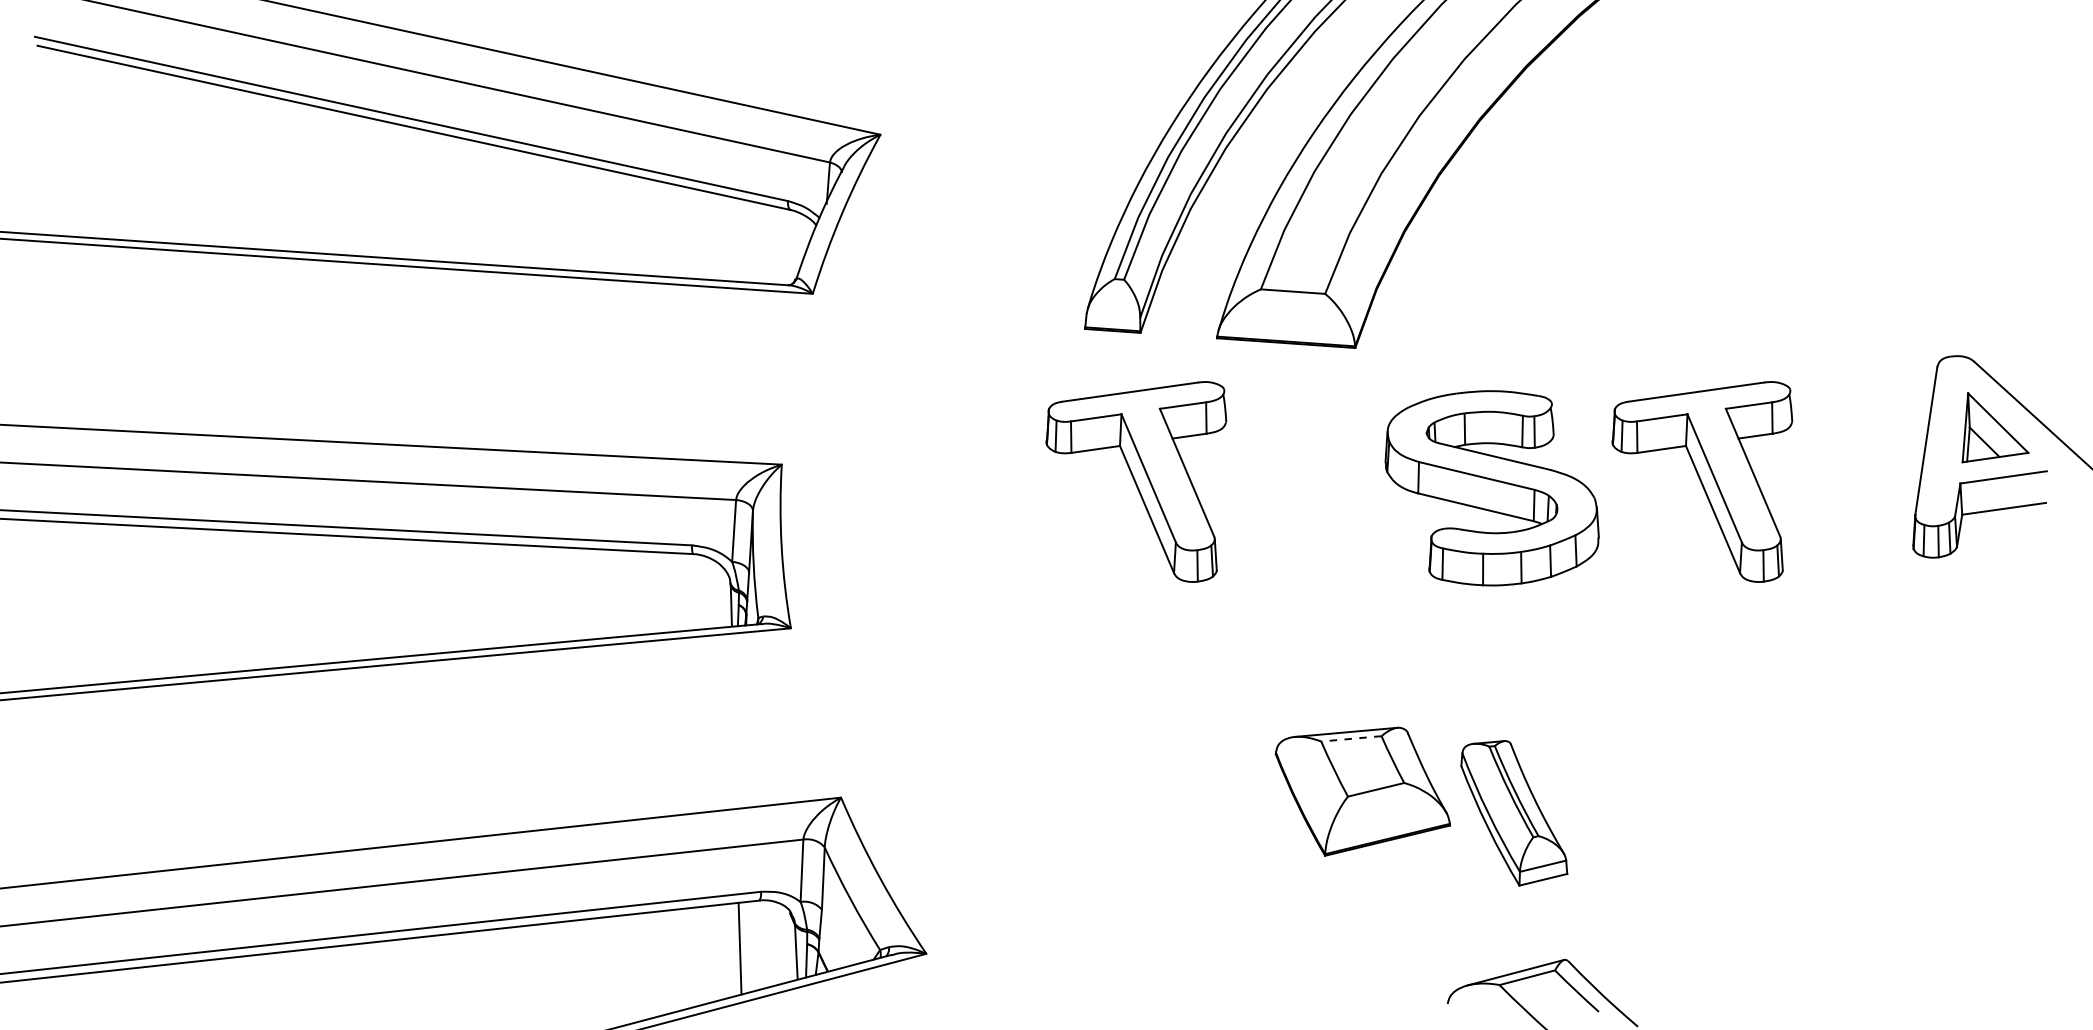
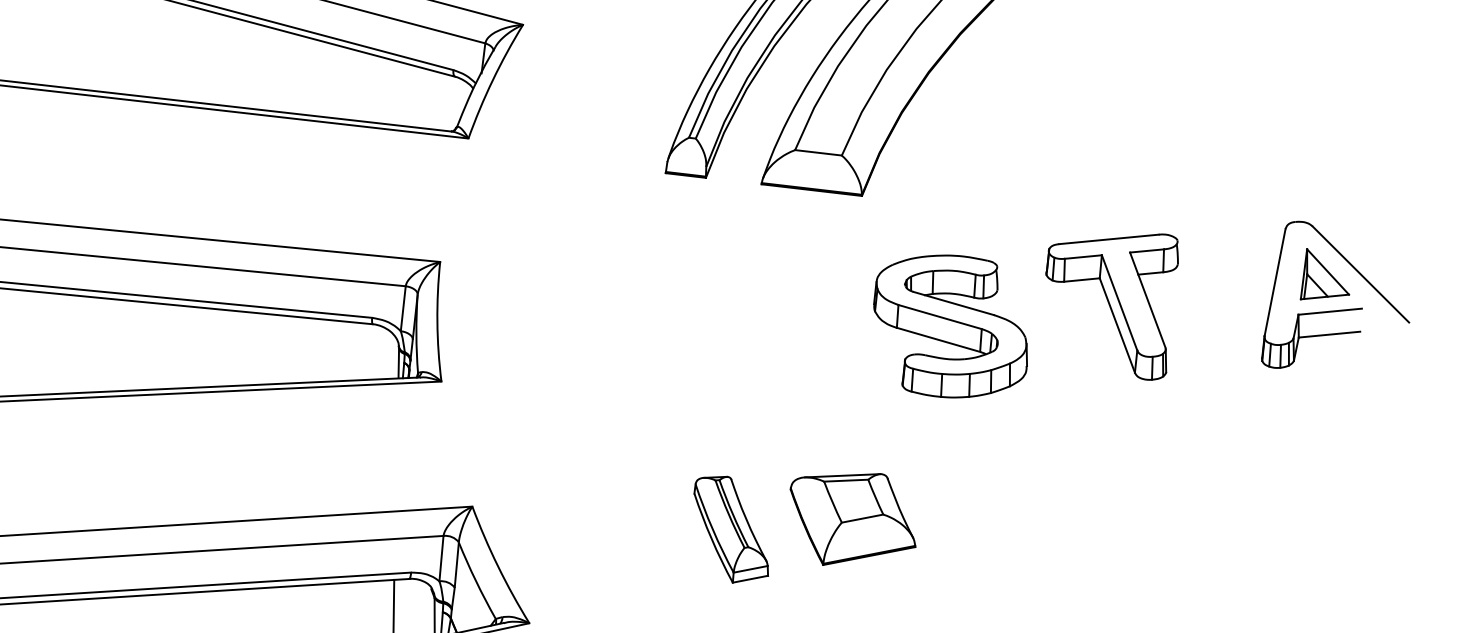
part: (1136, 481) -> (698, 286), removed
part: (1491, 488) -> (950, 326), moved
line: (1350, 738) -> (845, 480), dashed -> solid
part: (1514, 813) -> (731, 529), moved

